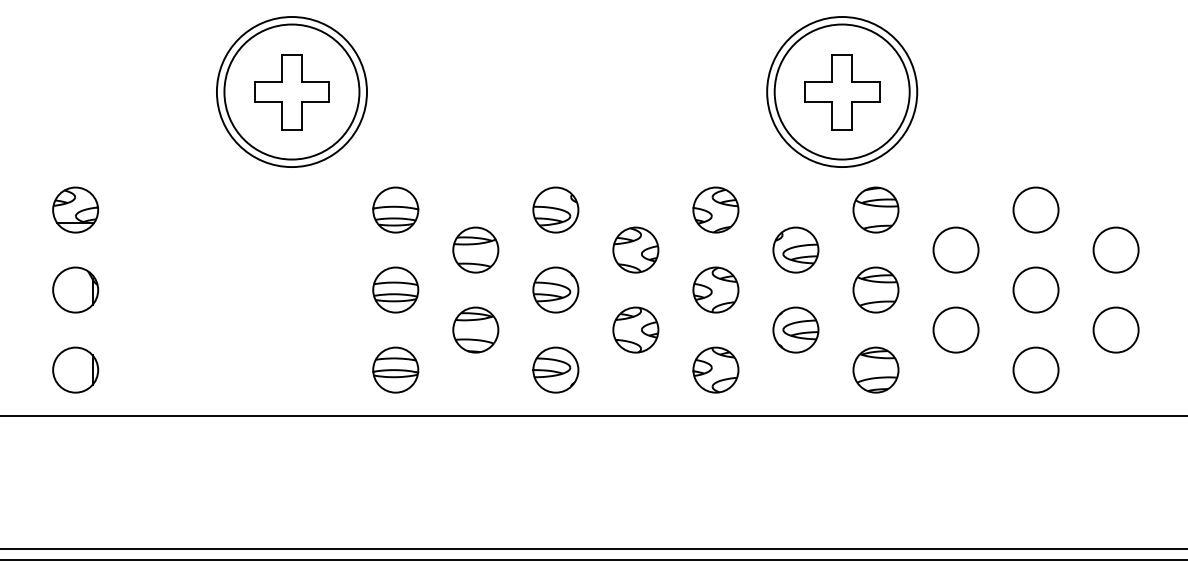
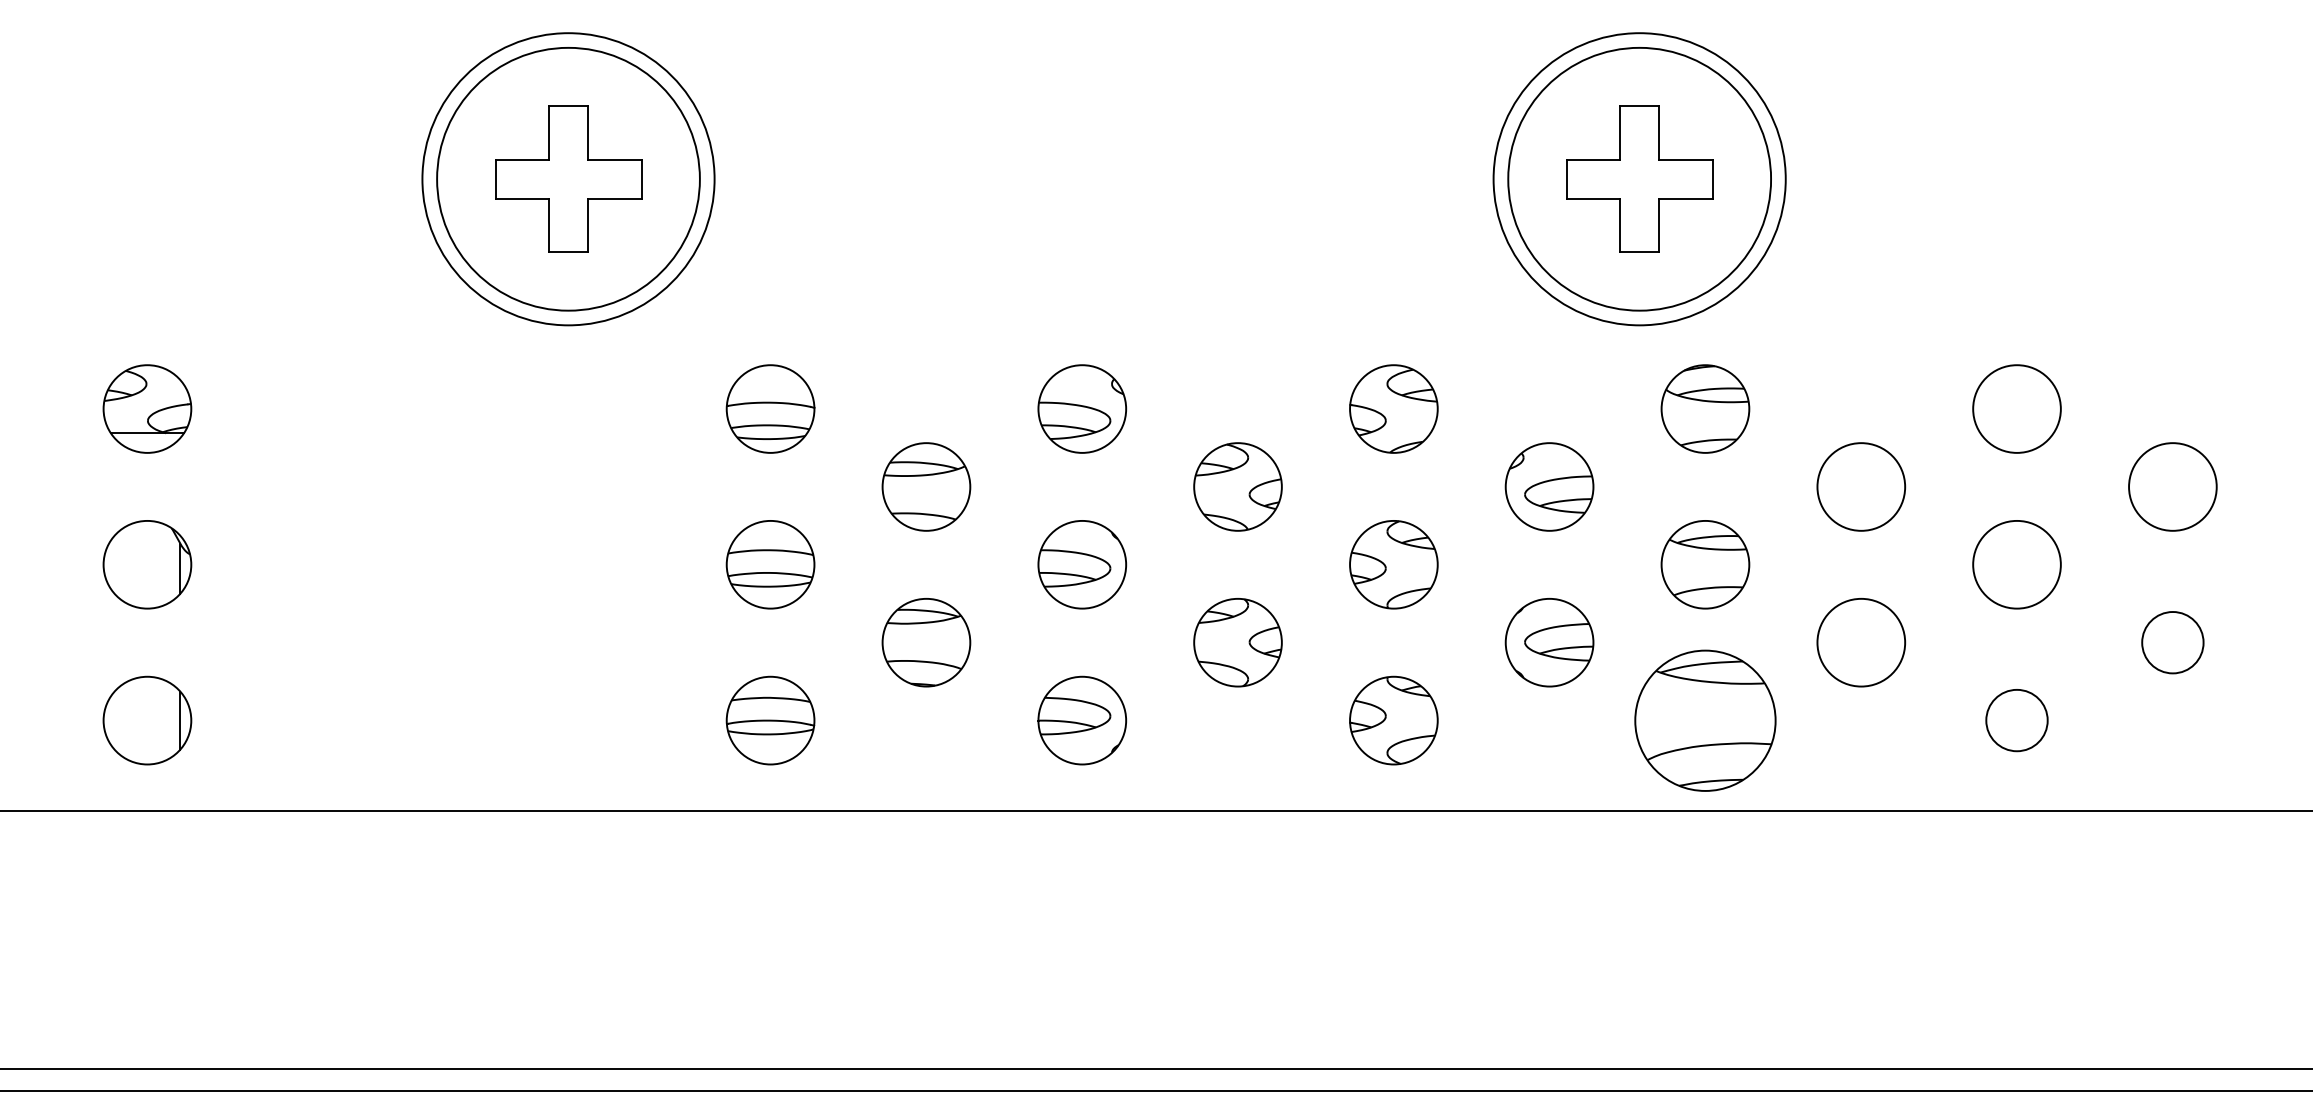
circle: (1115, 329) -> (2171, 641), size x0.7
part: (875, 369) -> (1704, 719), size x1.6
circle: (1035, 369) -> (2015, 719), size x0.7

